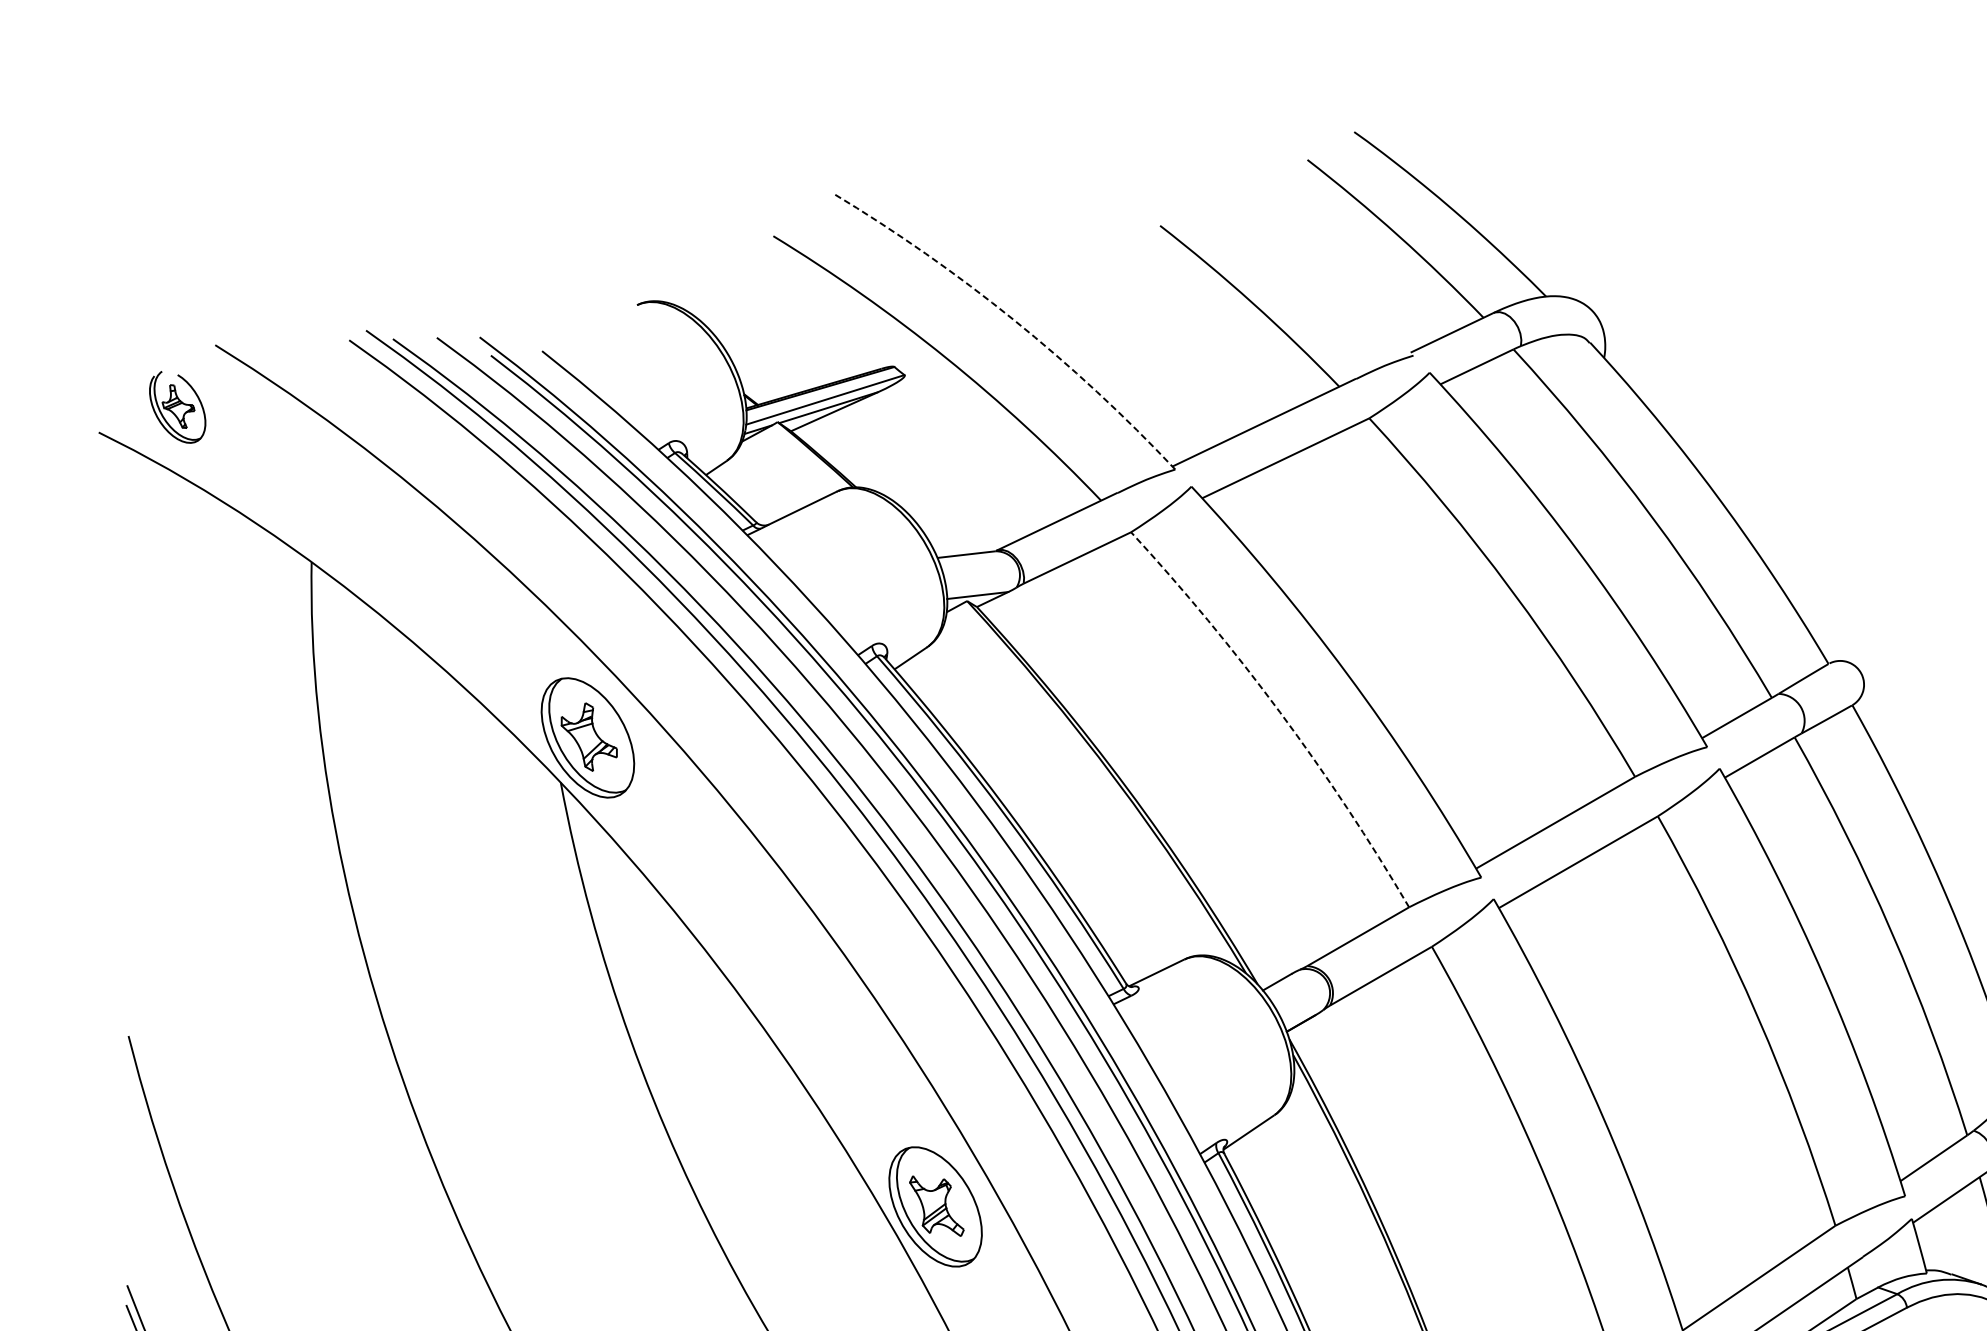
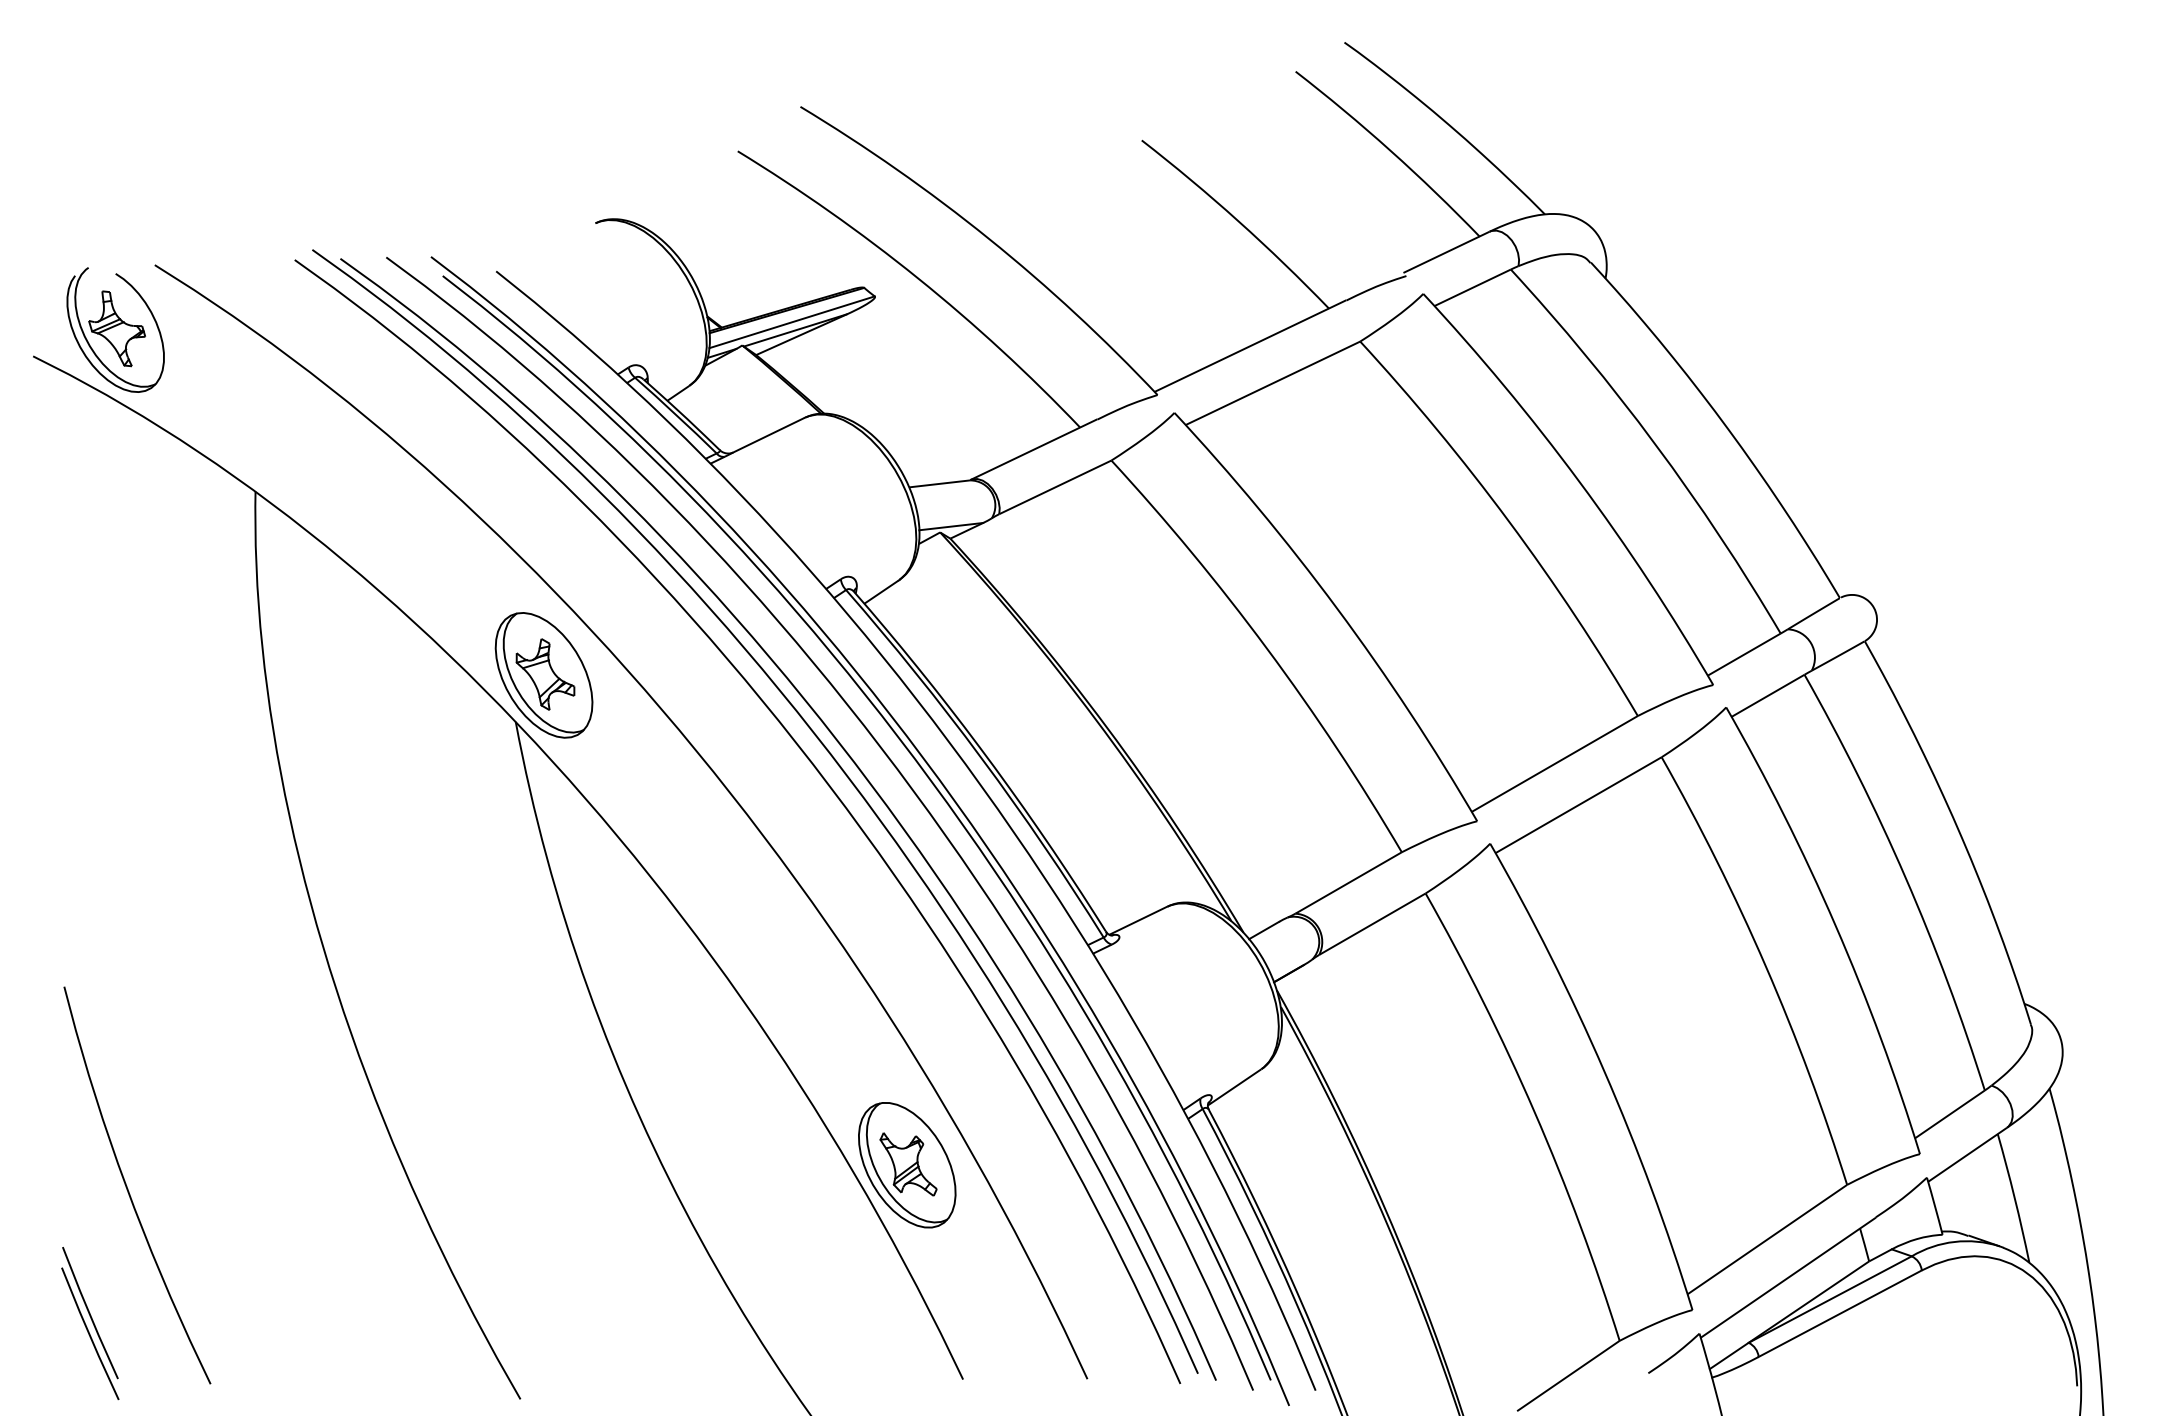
arc: (1013, 319) -> (988, 238), dashed -> solid
part: (177, 406) -> (115, 329), size x1.67
arc: (1280, 712) -> (1267, 648), dashed -> solid

